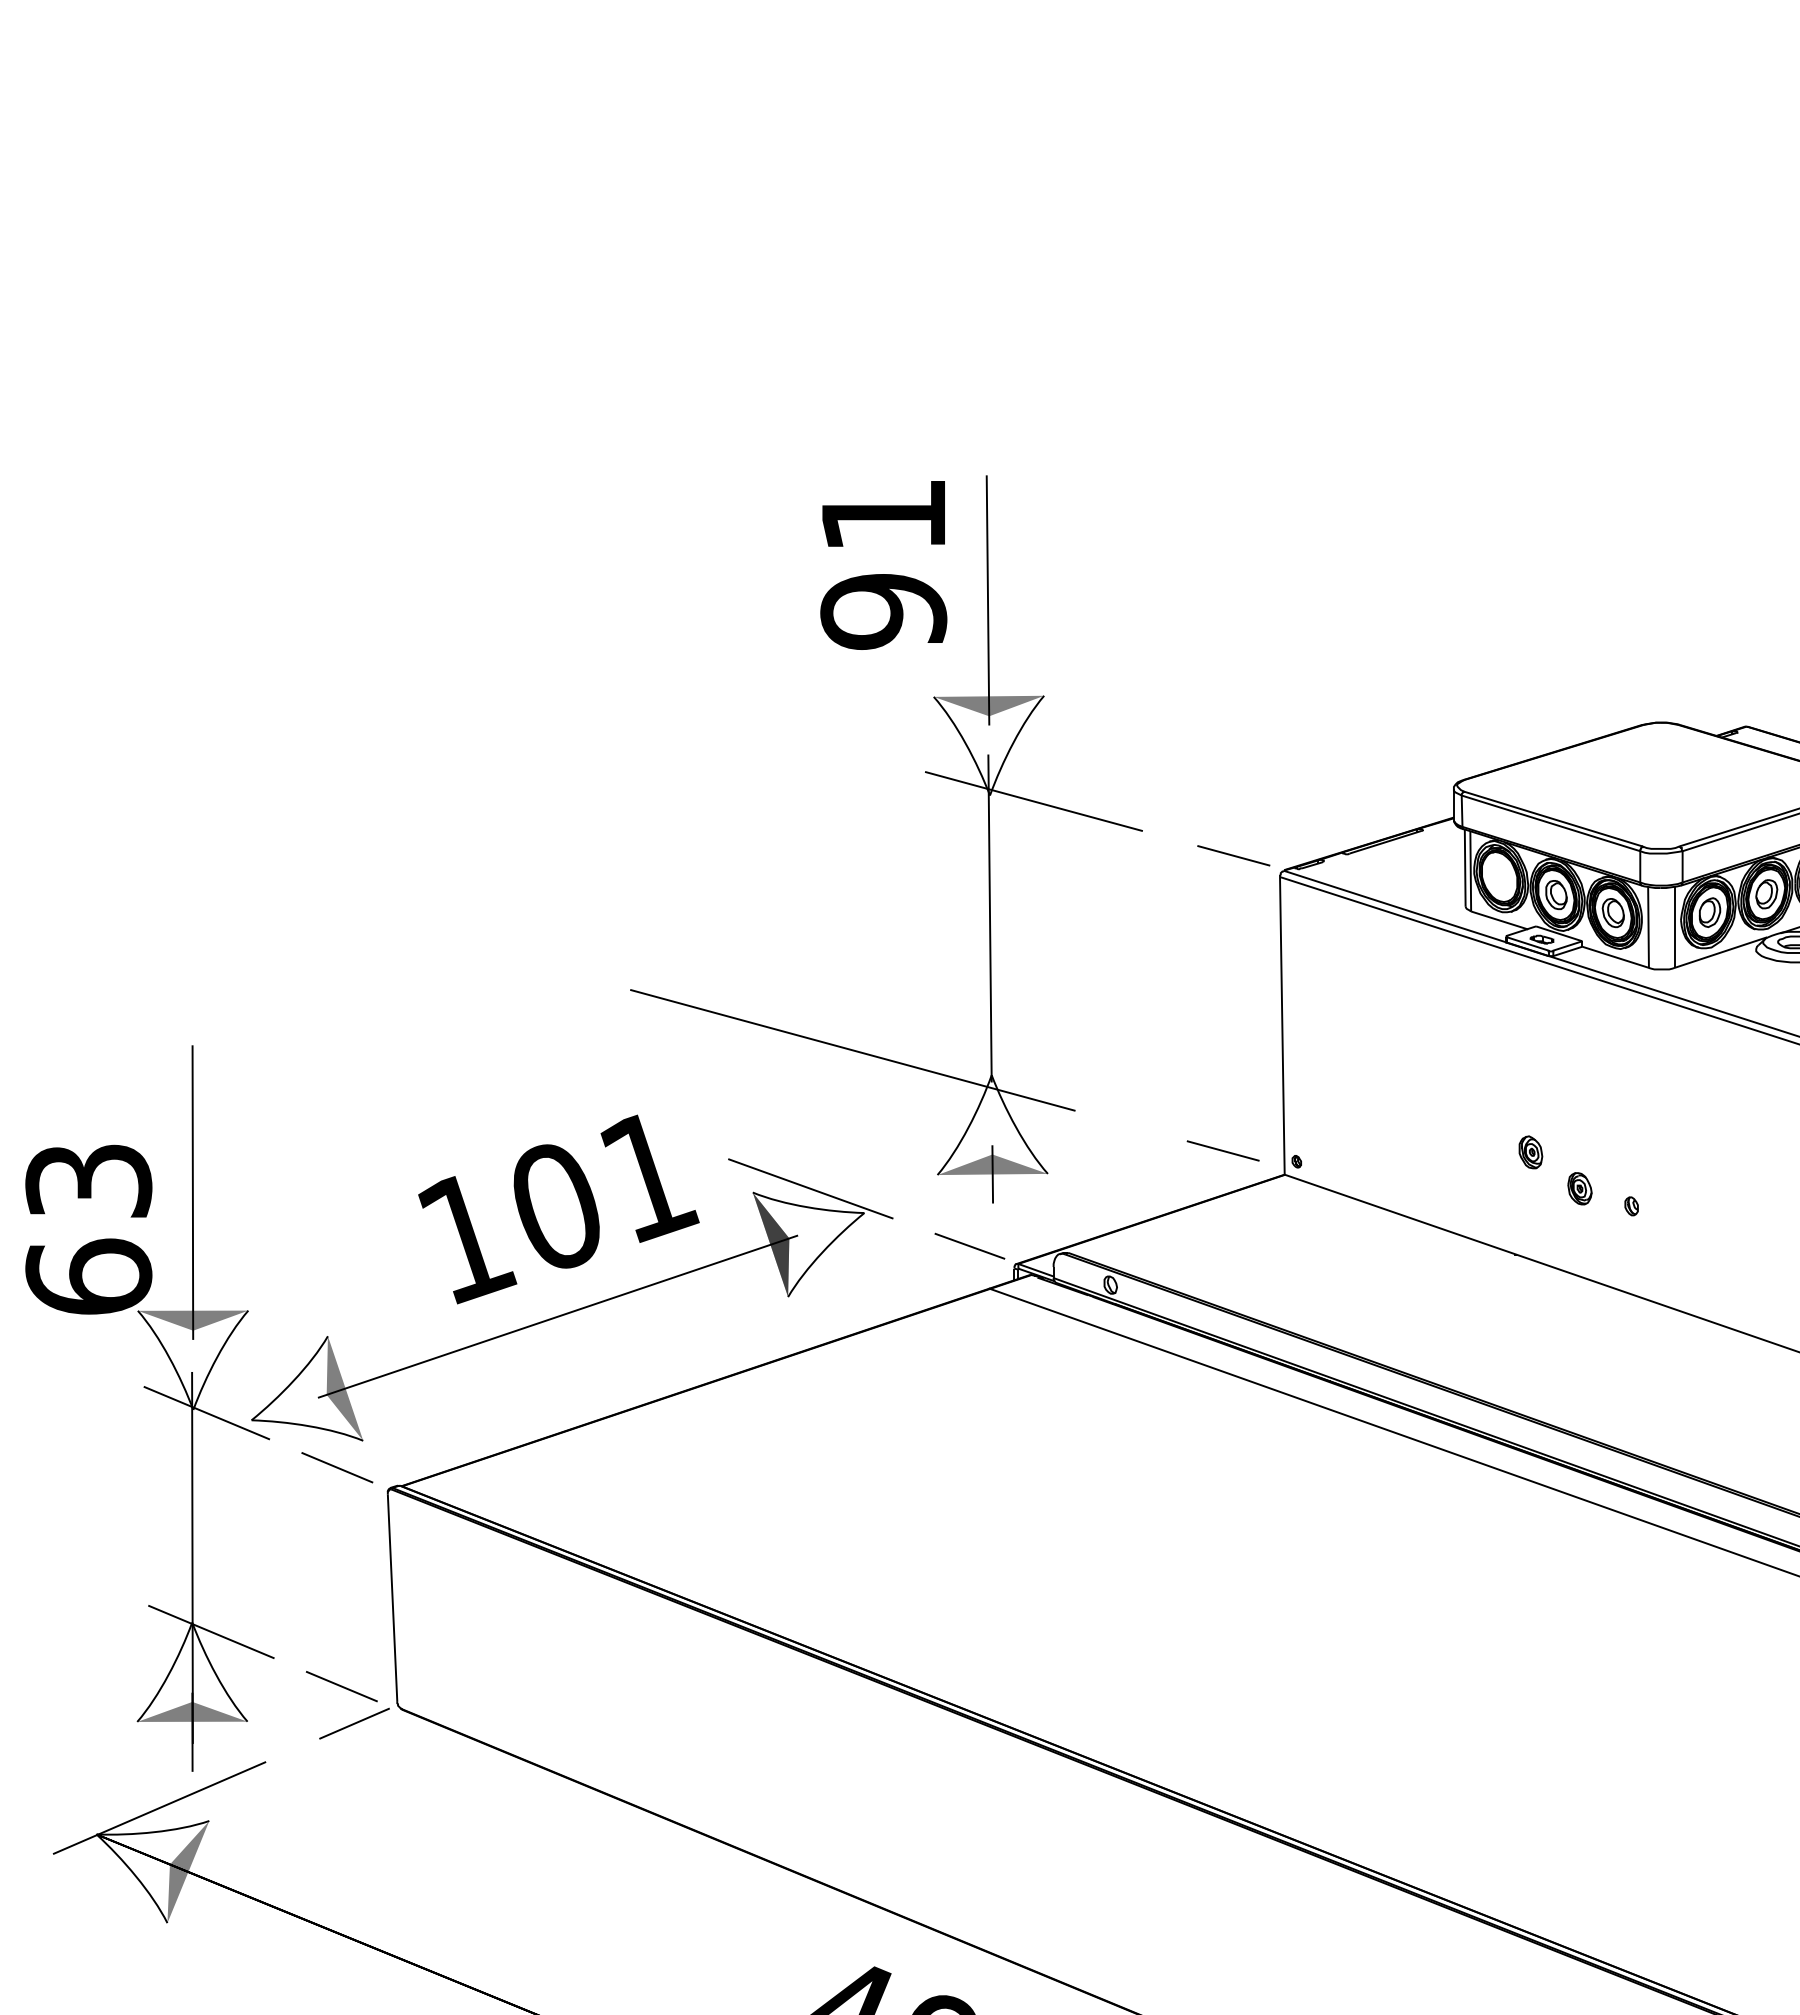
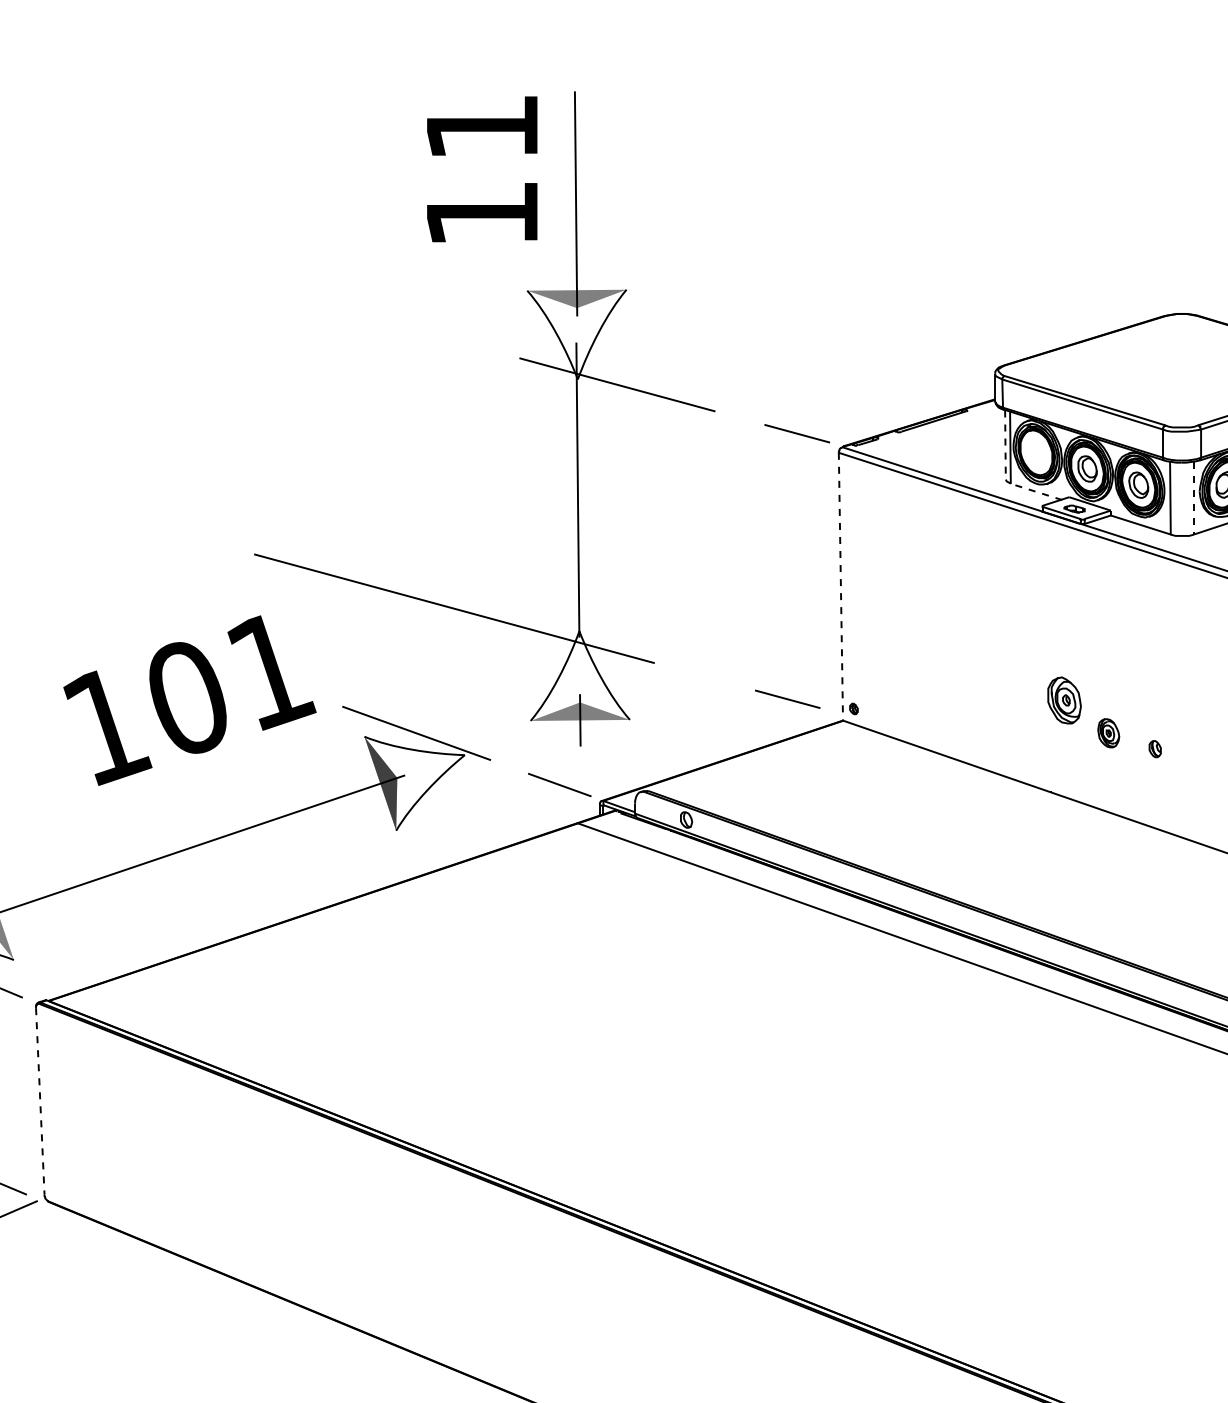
text: (883, 611) -> (482, 213), 91 -> 11
line: (1465, 868) -> (1005, 445), solid -> dashed
line: (1499, 920) -> (1036, 491), solid -> dashed
line: (1674, 928) -> (1193, 499), solid -> dashed
line: (1282, 1025) -> (841, 586), solid -> dashed
part: (1530, 1152) -> (1064, 700), size x1.6
text: (558, 1209) -> (189, 700), moved
line: (392, 1597) -> (40, 1101), solid -> dashed

